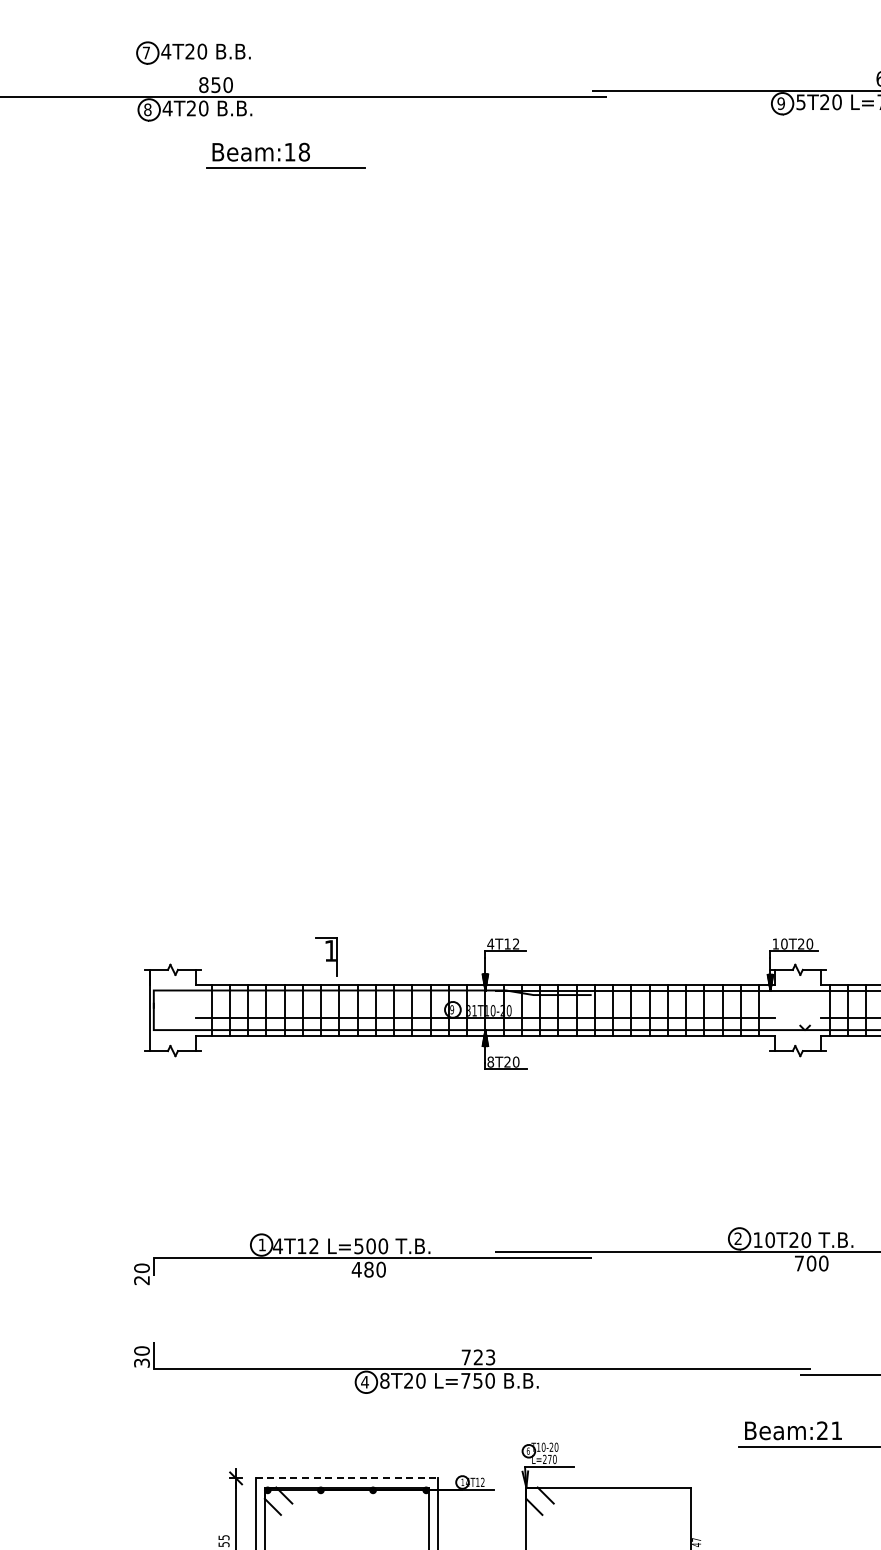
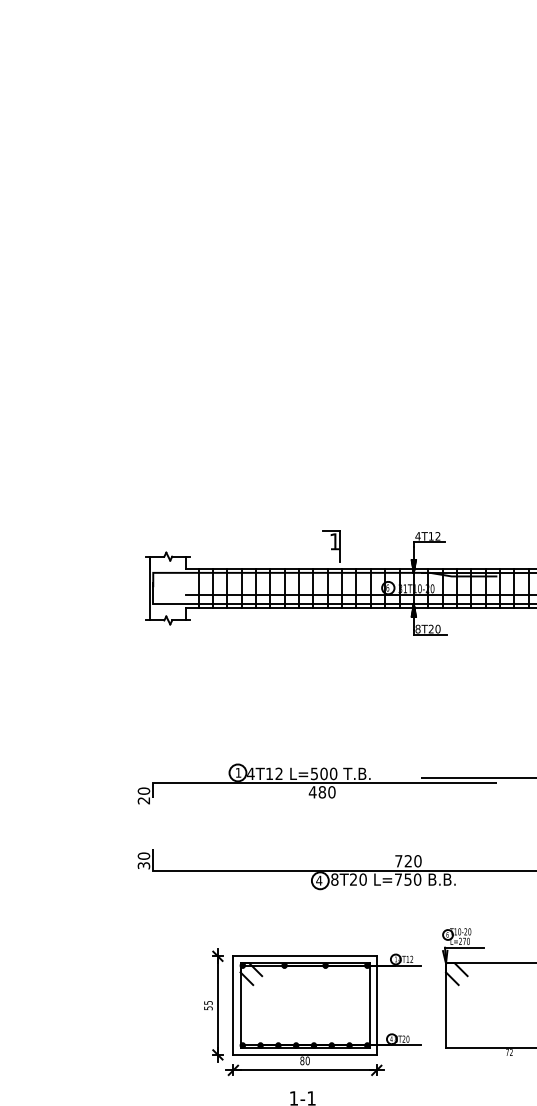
part: (326, 956) -> (331, 546), moved
text: (452, 1009) -> (387, 587), 9 -> 6
text: (490, 1357) -> (417, 861), 723 -> 720
line: (347, 1478) -> (305, 956), dashed -> solid

